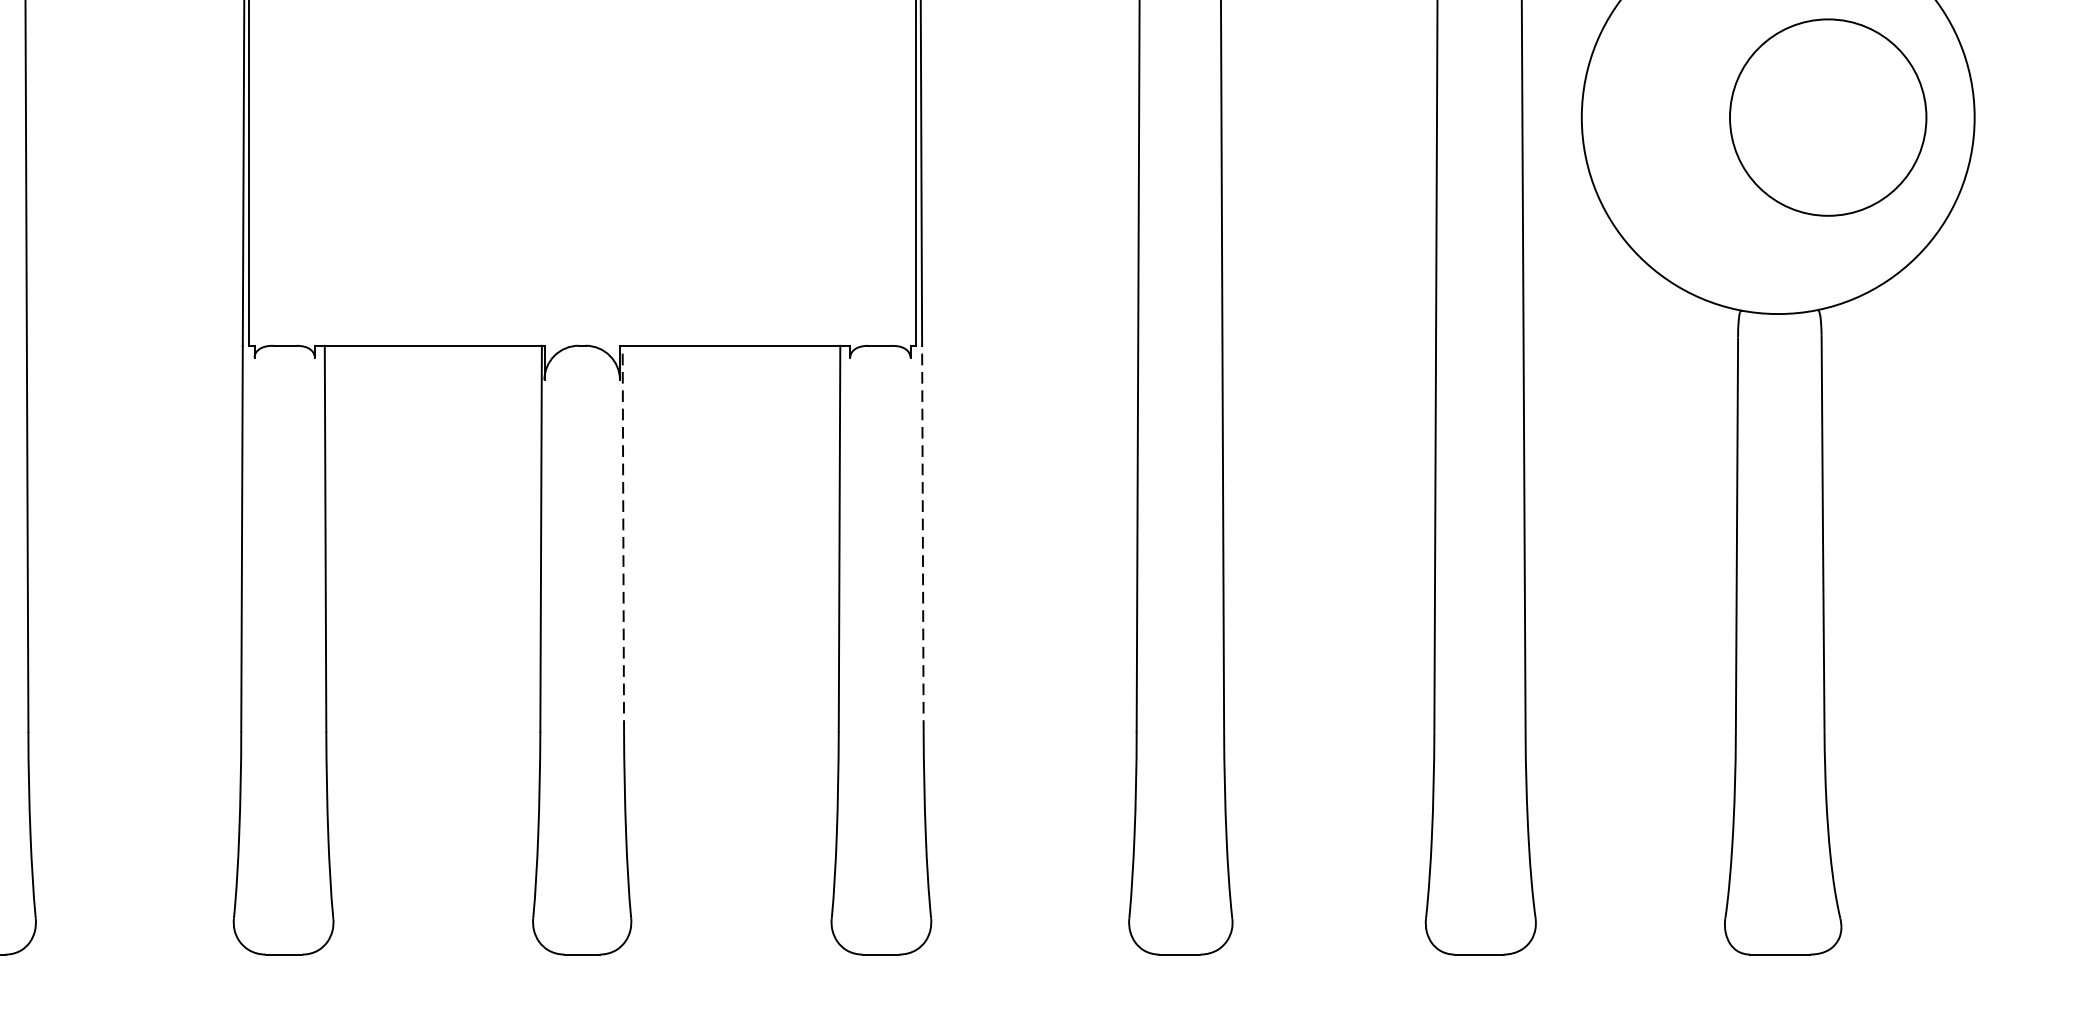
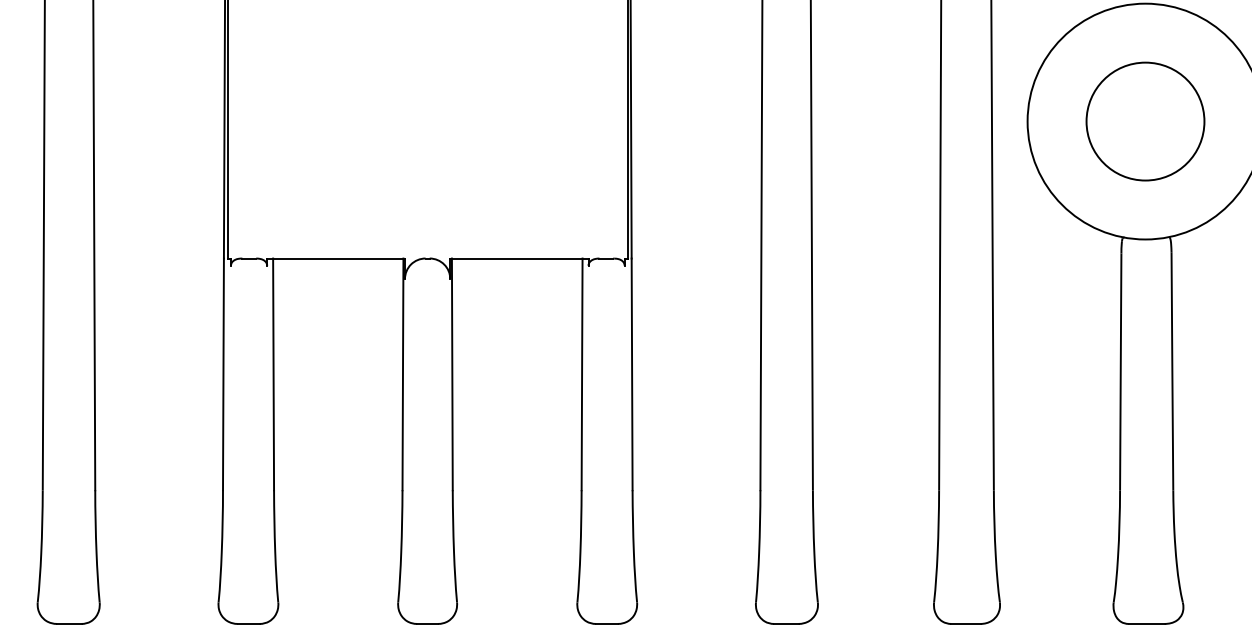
circle: (1828, 117) -> (1145, 121), moved
line: (623, 538) -> (452, 374), dashed -> solid
line: (923, 538) -> (632, 374), dashed -> solid

